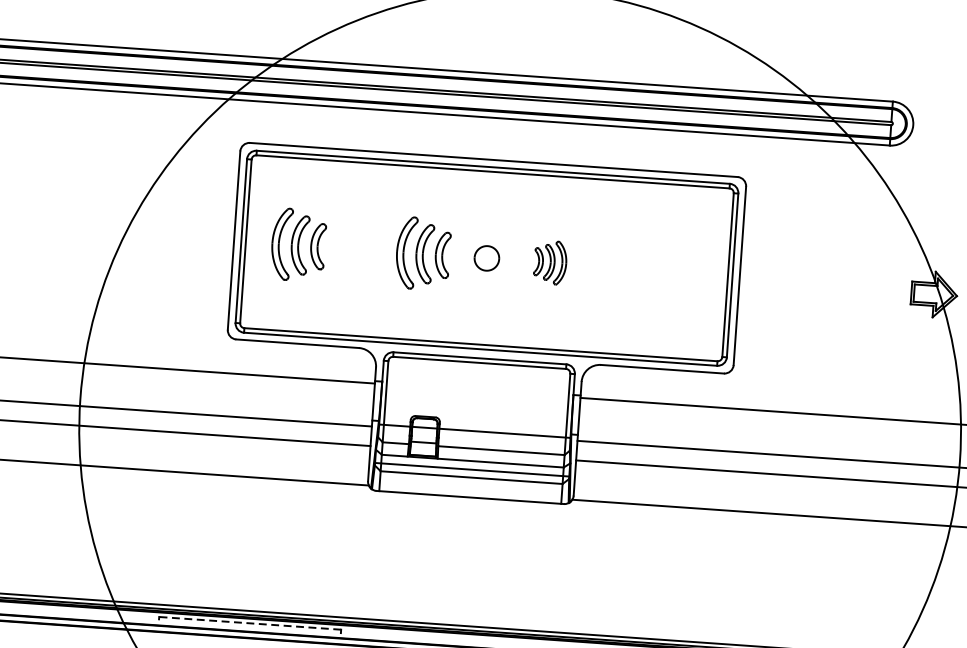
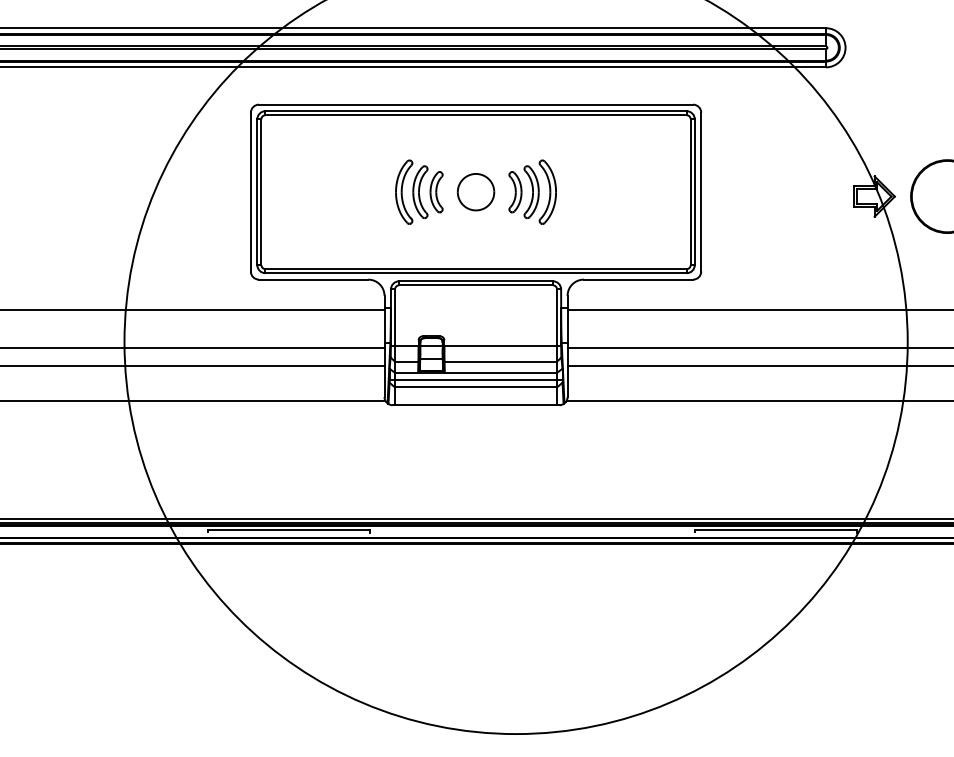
part: (298, 244) -> (308, 191), removed
part: (486, 258) -> (475, 192), size x1.67
part: (550, 261) -> (532, 191), size x1.67
line: (249, 623) -> (288, 530), dashed -> solid

